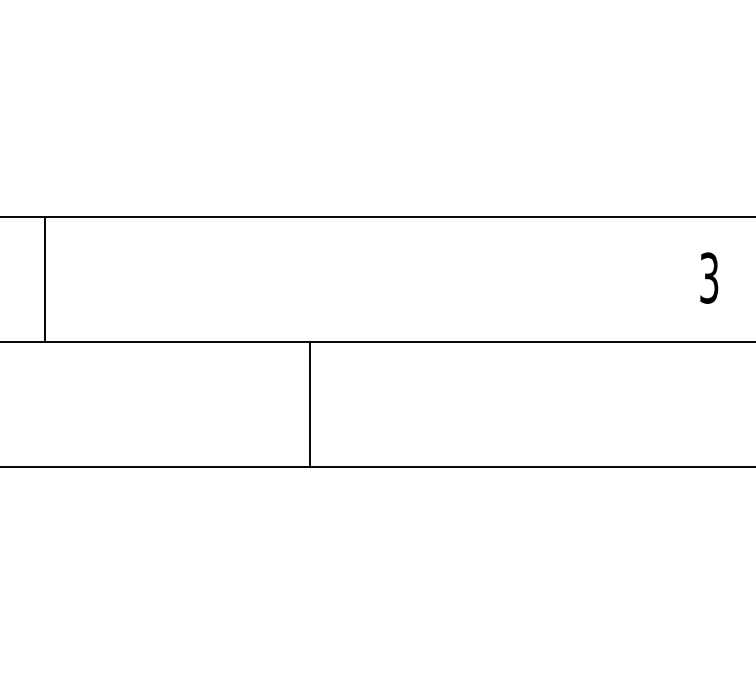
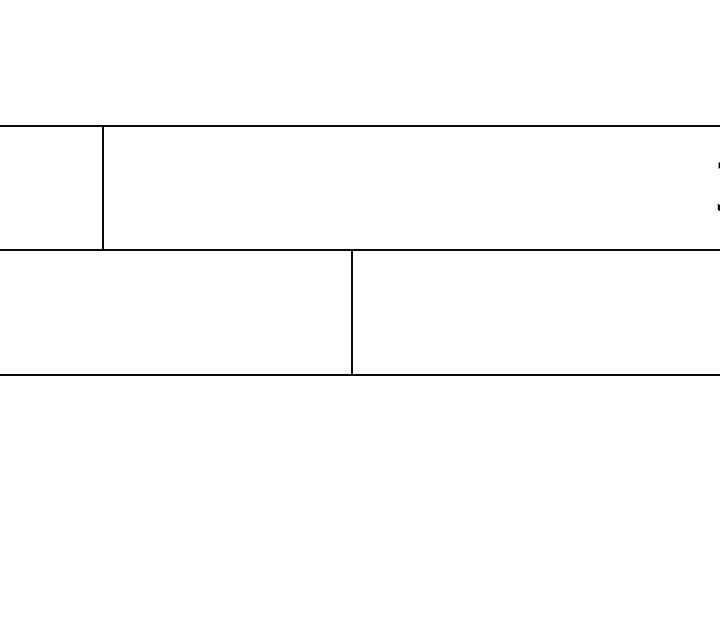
line: (44, 279) -> (102, 187), moved
line: (309, 404) -> (351, 312), moved

